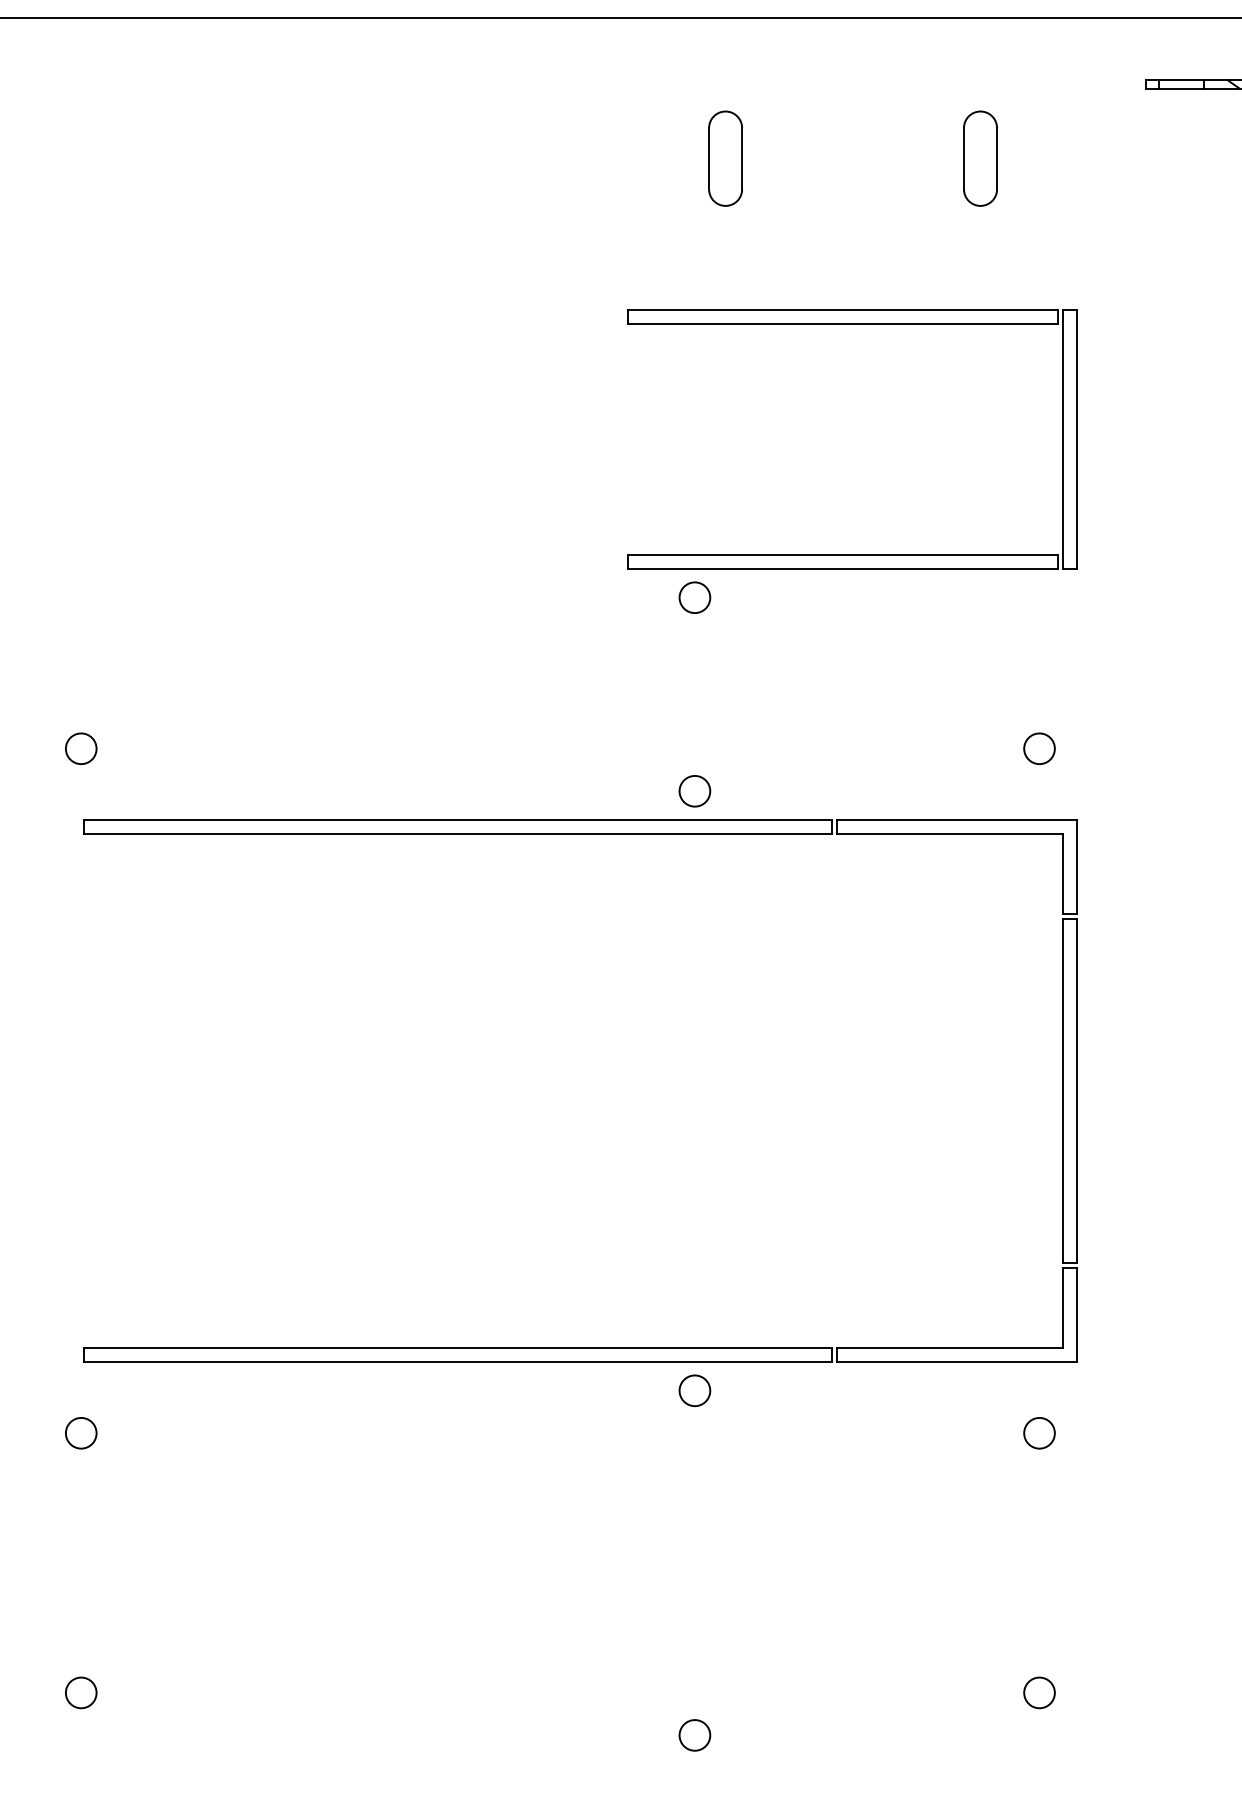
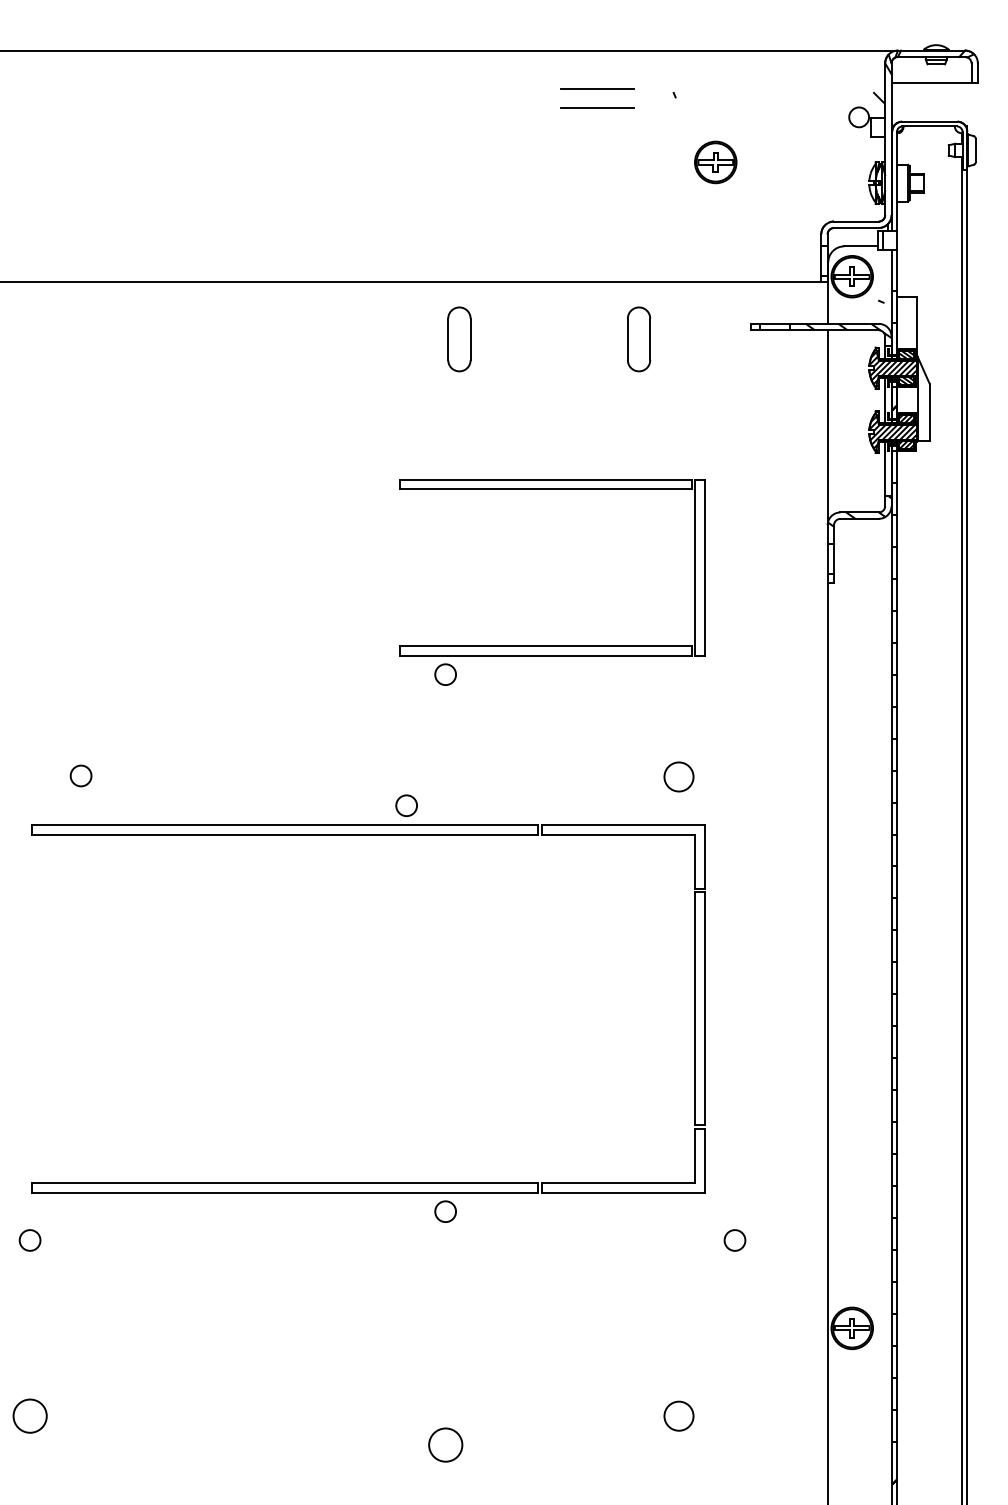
part: (725, 158) -> (459, 339), moved
part: (981, 158) -> (639, 339), moved
circle: (80, 748) -> (80, 775), moved
circle: (1038, 748) -> (678, 776), size x1.4
circle: (694, 790) -> (406, 805), moved
circle: (1038, 1433) -> (734, 1240), moved
circle: (80, 1693) -> (29, 1416), size x1.6
circle: (1038, 1693) -> (678, 1416), size x1.4
circle: (694, 1734) -> (445, 1444), size x1.6

